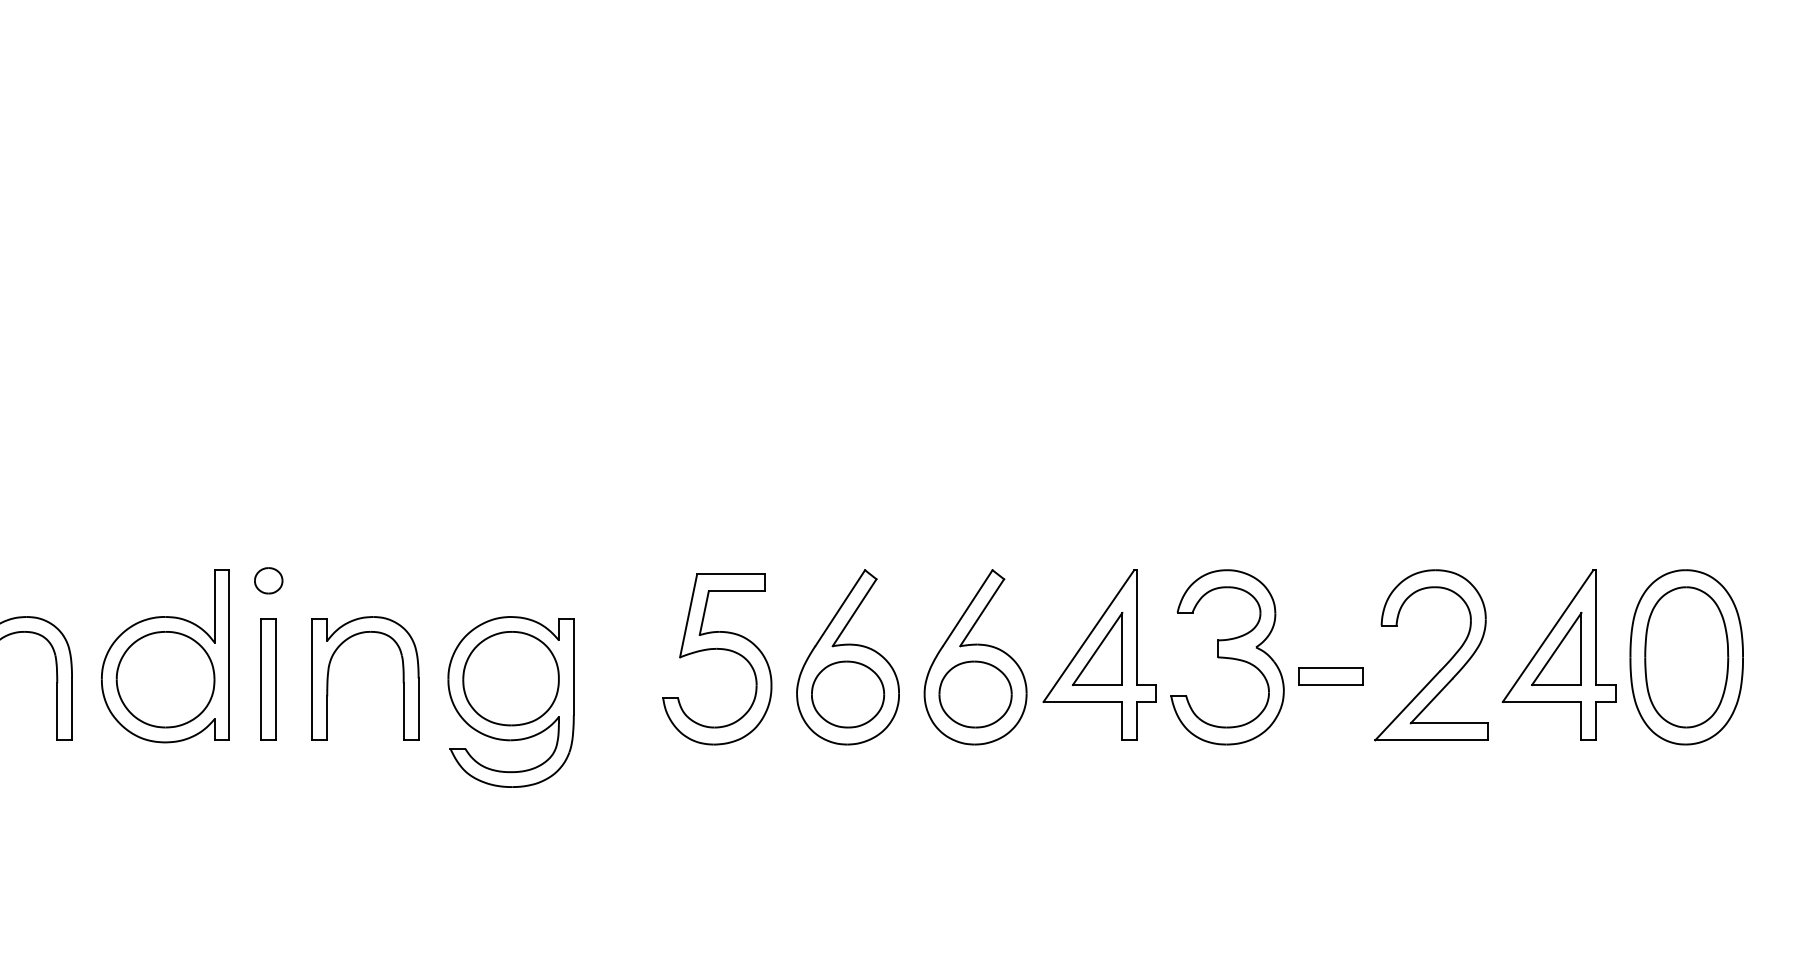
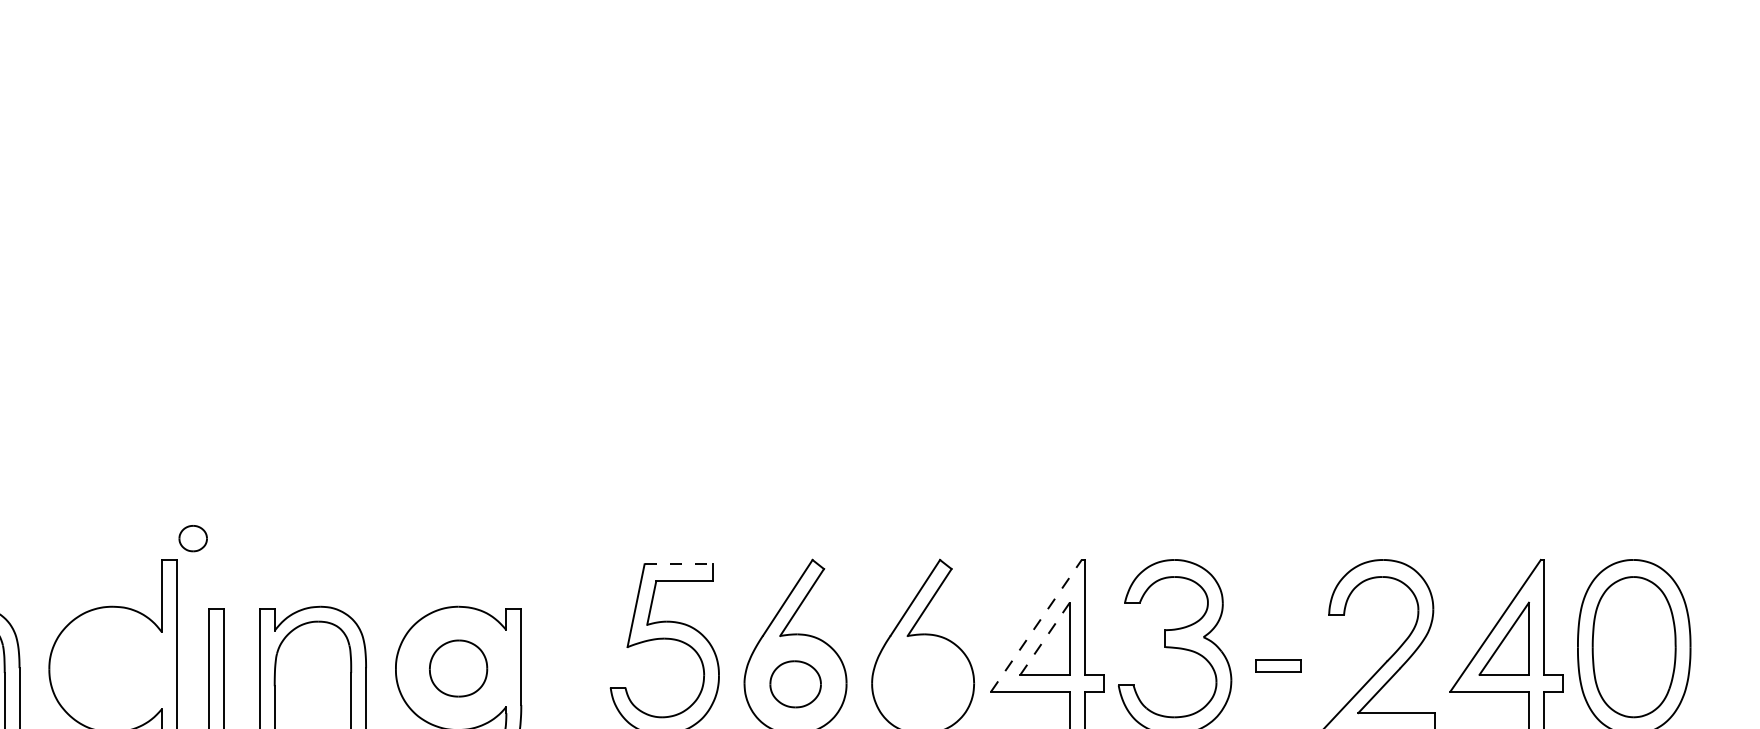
line: (731, 574) -> (678, 564), solid -> dashed
part: (268, 580) -> (192, 538), moved
line: (1088, 636) -> (1035, 626), solid -> dashed
line: (1097, 649) -> (1044, 639), solid -> dashed
part: (1330, 676) -> (1277, 666), size x0.7
part: (510, 678) -> (457, 668), size x0.6
part: (165, 679) -> (112, 669), removed
part: (848, 694) -> (795, 684), size x0.7
part: (975, 694) -> (922, 684), removed

